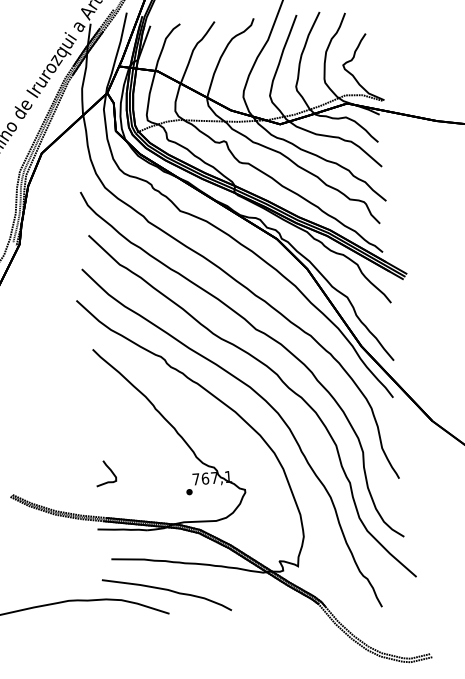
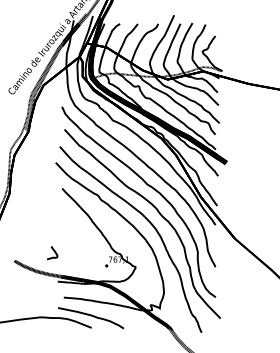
curve: (108, 470) -> (53, 251), moved

